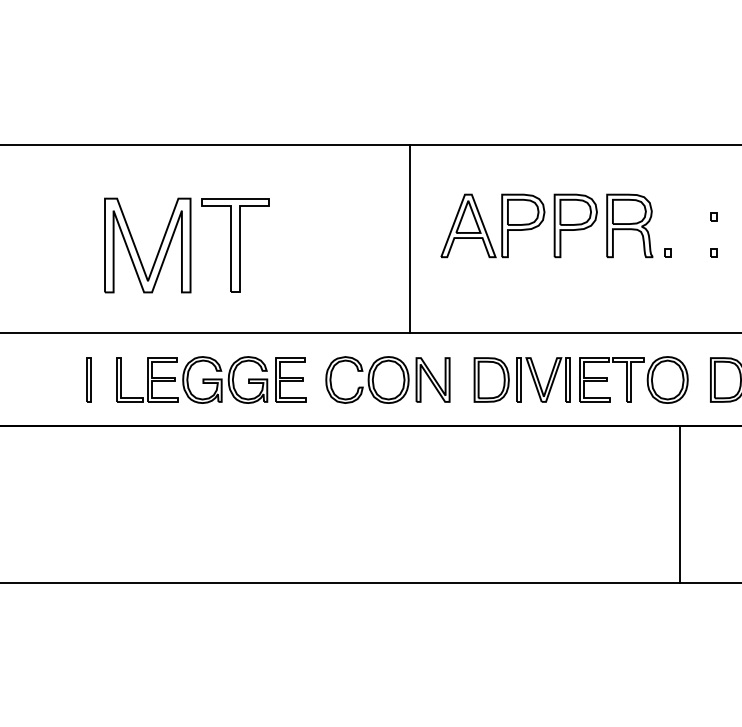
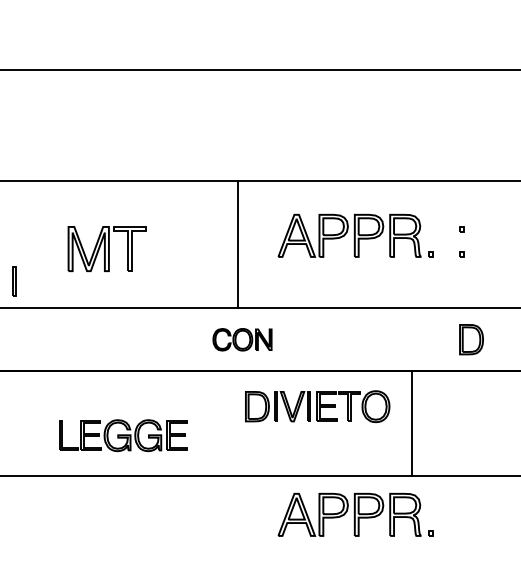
line: (410, 238) -> (237, 244), moved
part: (187, 244) -> (107, 248), size x0.7
line: (88, 379) -> (13, 281), moved
part: (211, 379) -> (123, 435), moved
part: (387, 379) -> (242, 339), size x0.7
part: (580, 379) -> (317, 406), moved
line: (680, 504) -> (412, 423), moved
part: (555, 639) -> (355, 514), added

